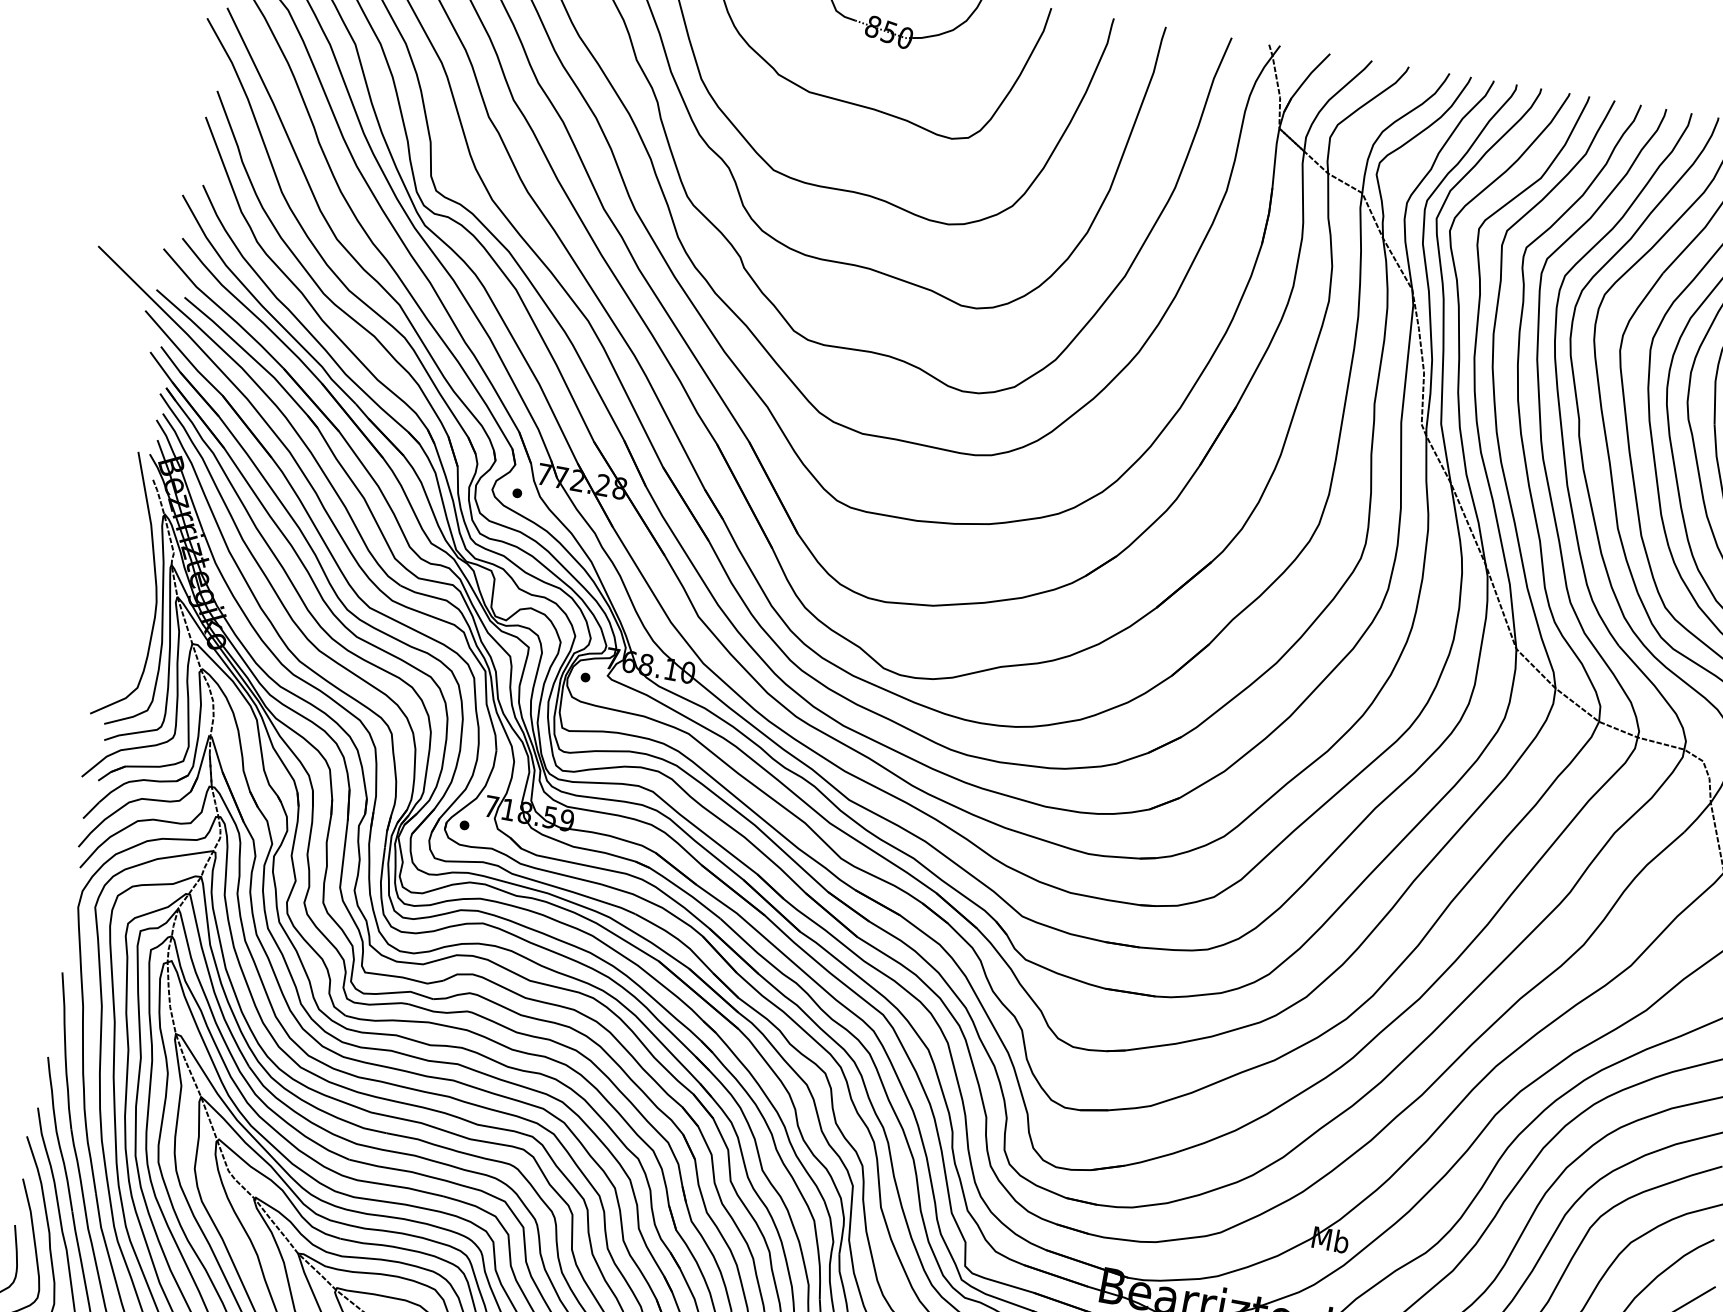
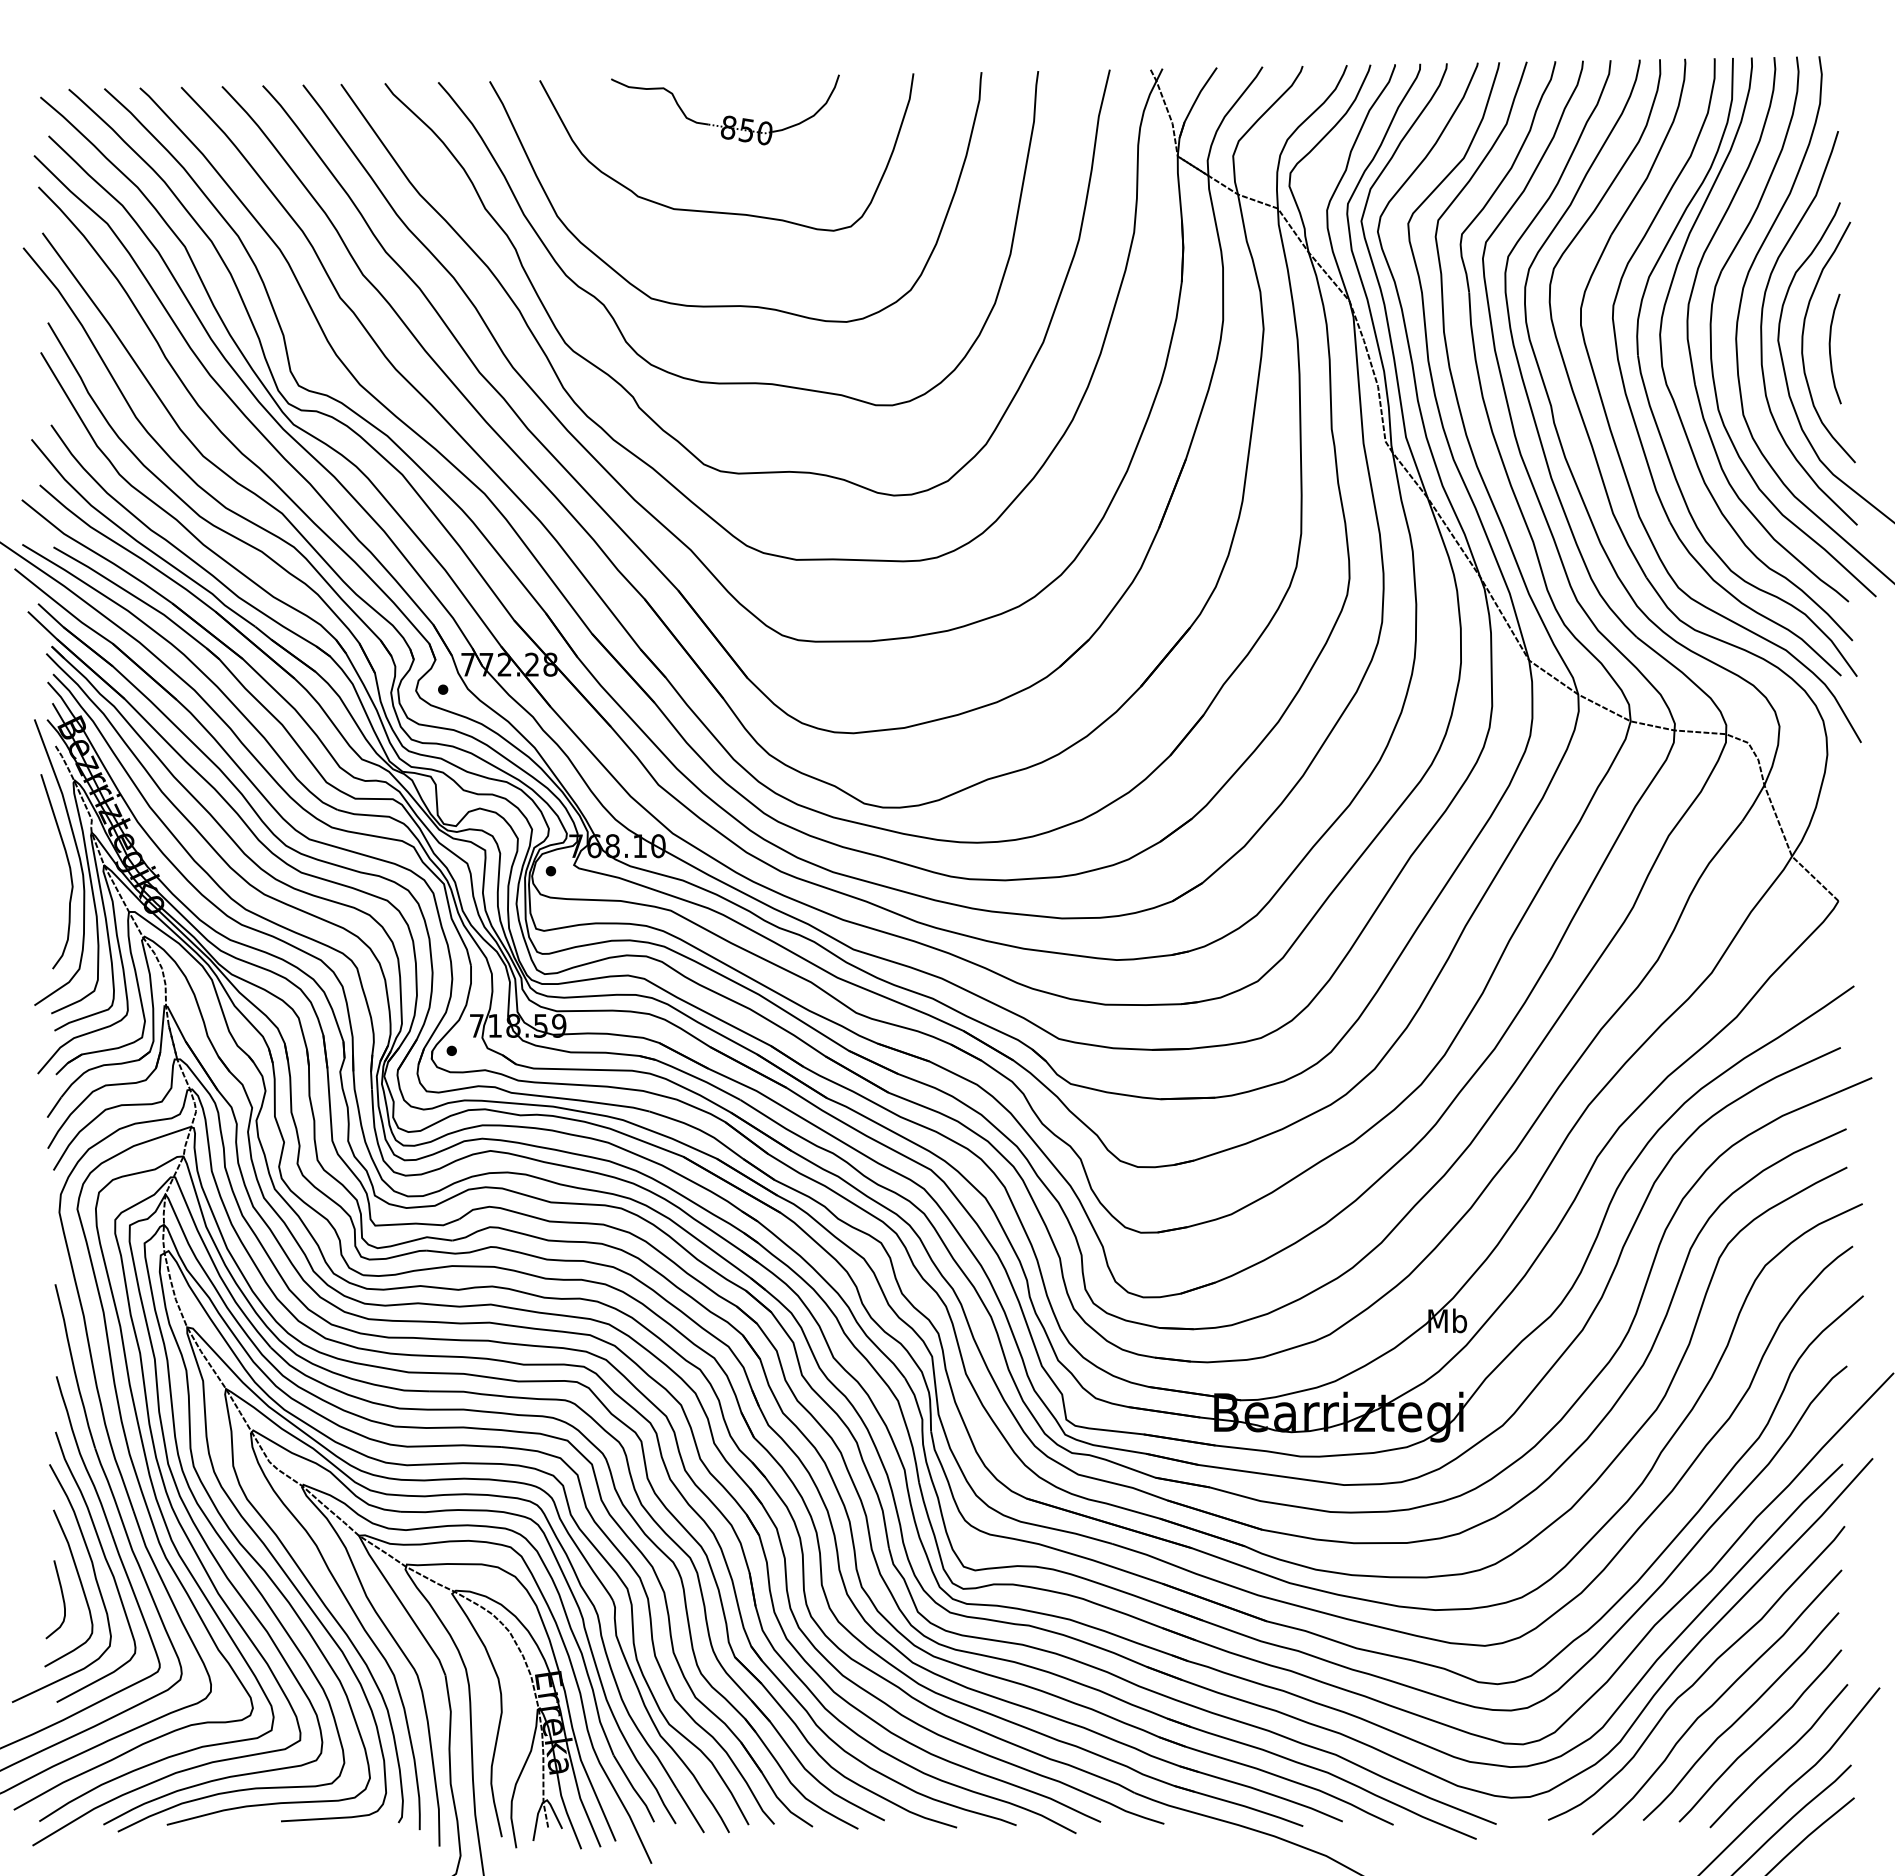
curve: (144, 592) -> (68, 866), added

